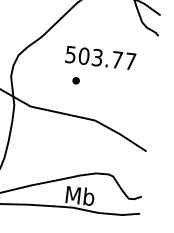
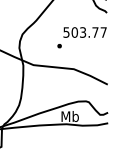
text: (99, 57) -> (84, 32), moved

